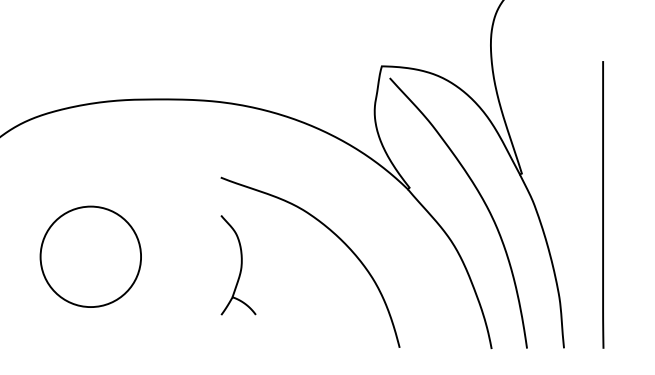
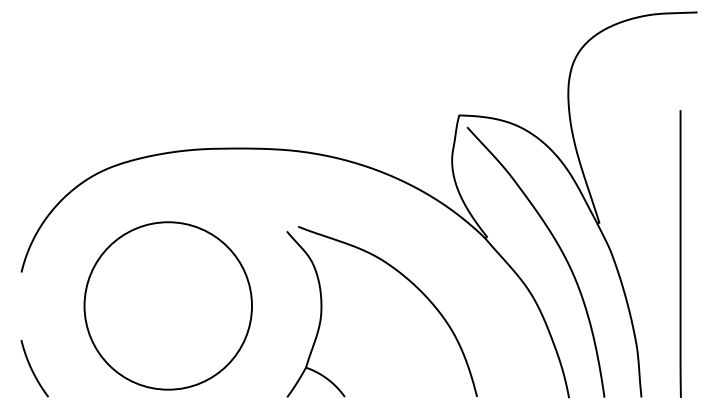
circle: (91, 256) -> (168, 305), size x1.67
part: (238, 265) -> (315, 314), size x1.67

